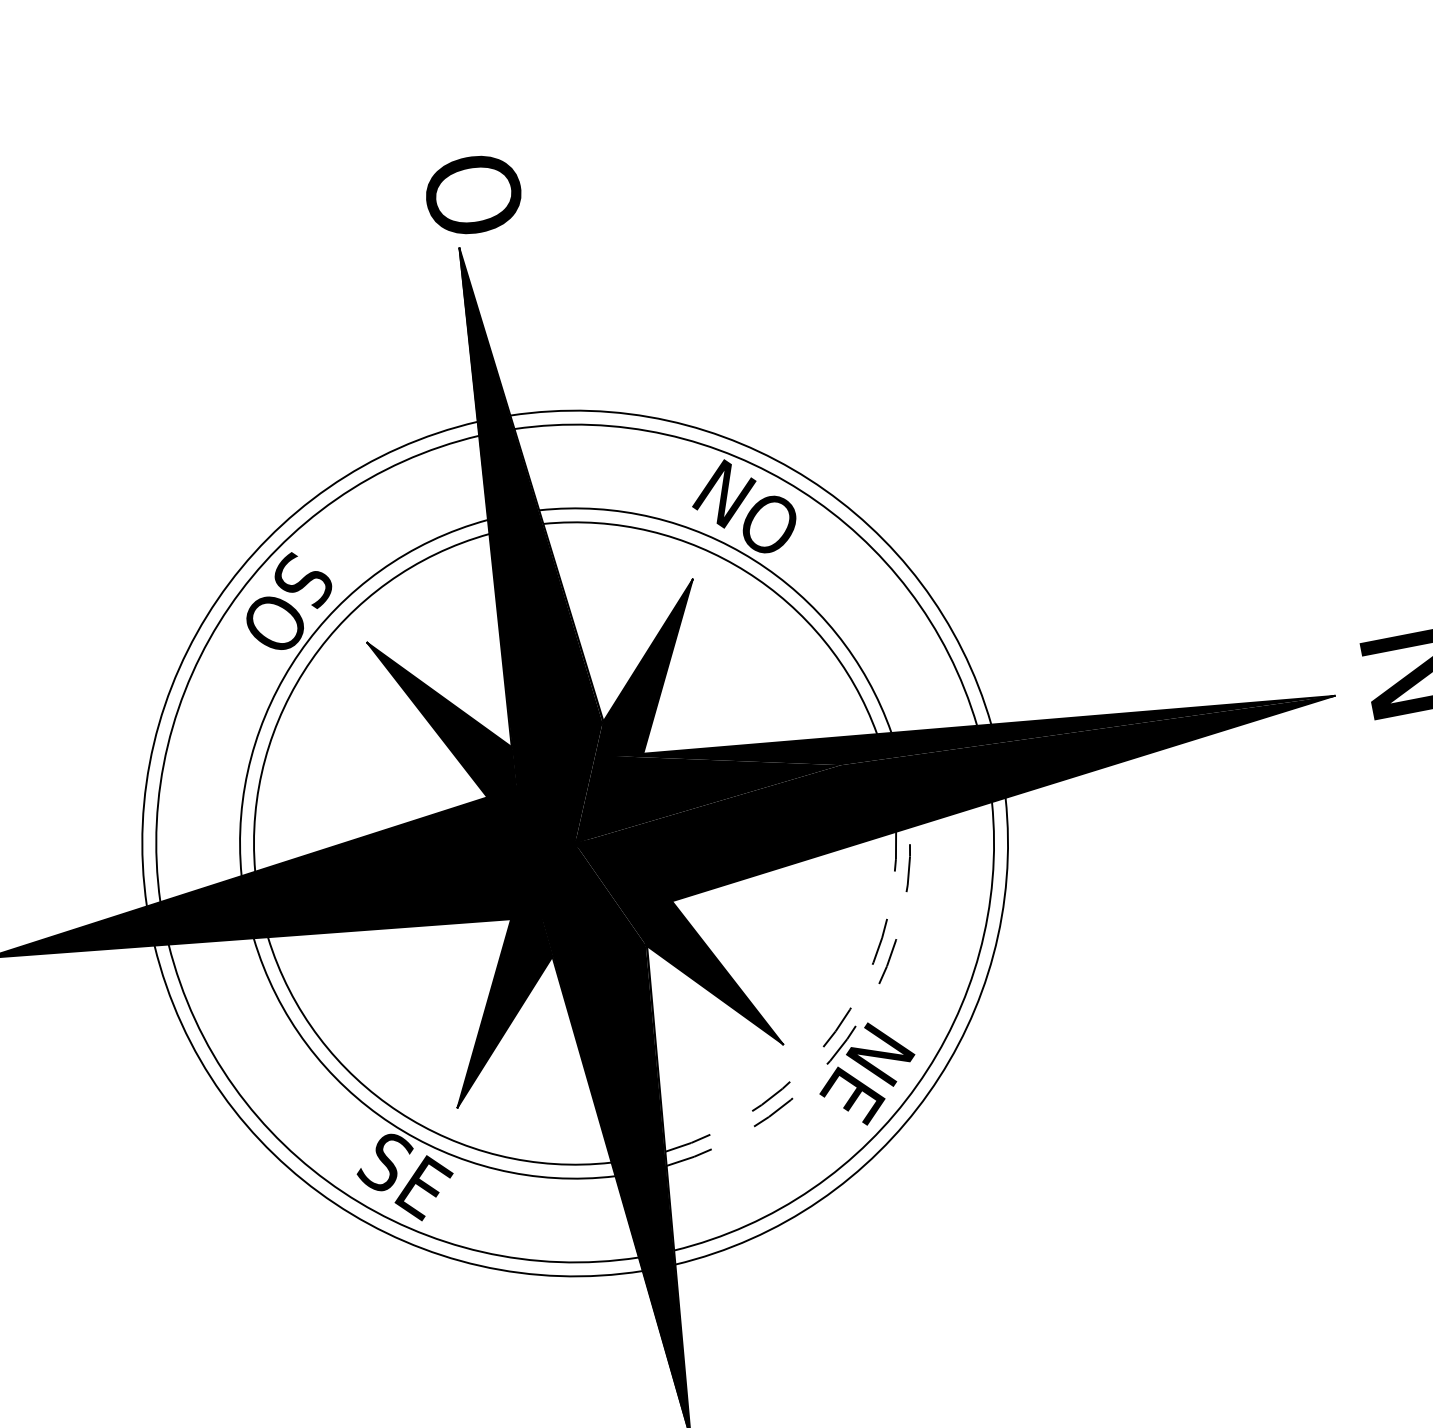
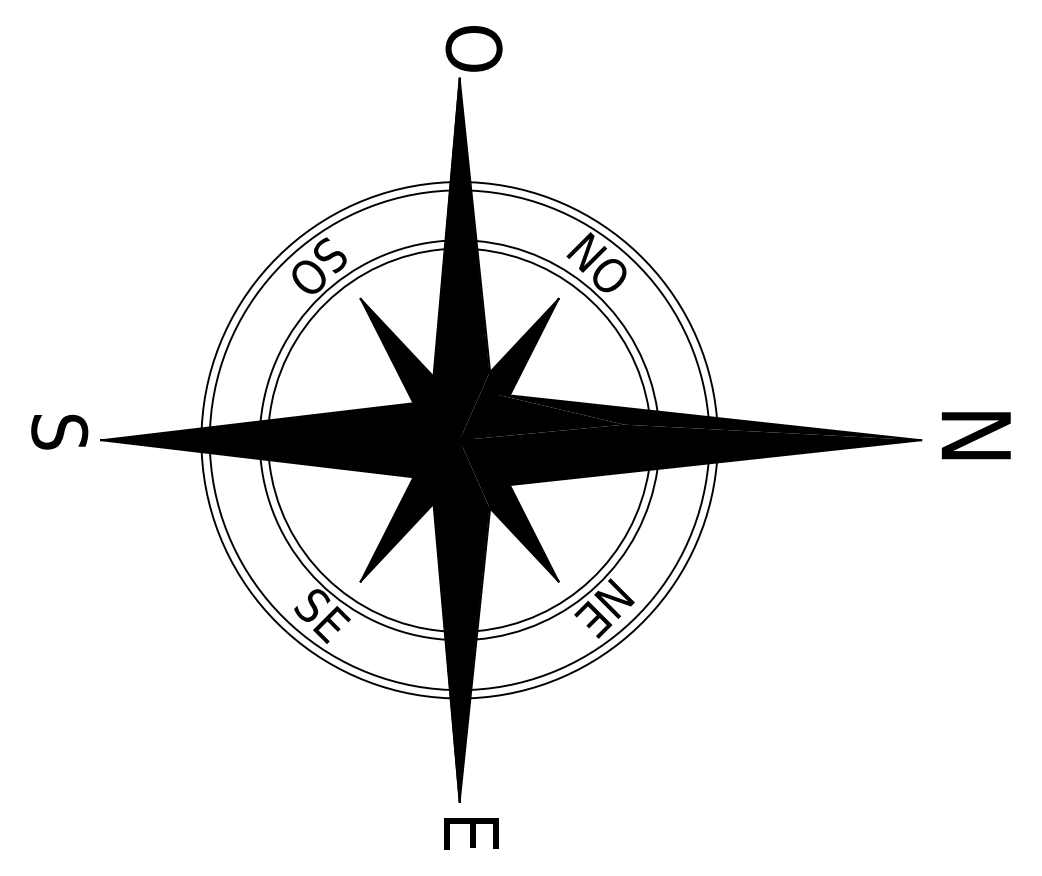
arc: (834, 1030) -> (590, 579), dashed -> solid
arc: (846, 1038) -> (596, 585), dashed -> solid

